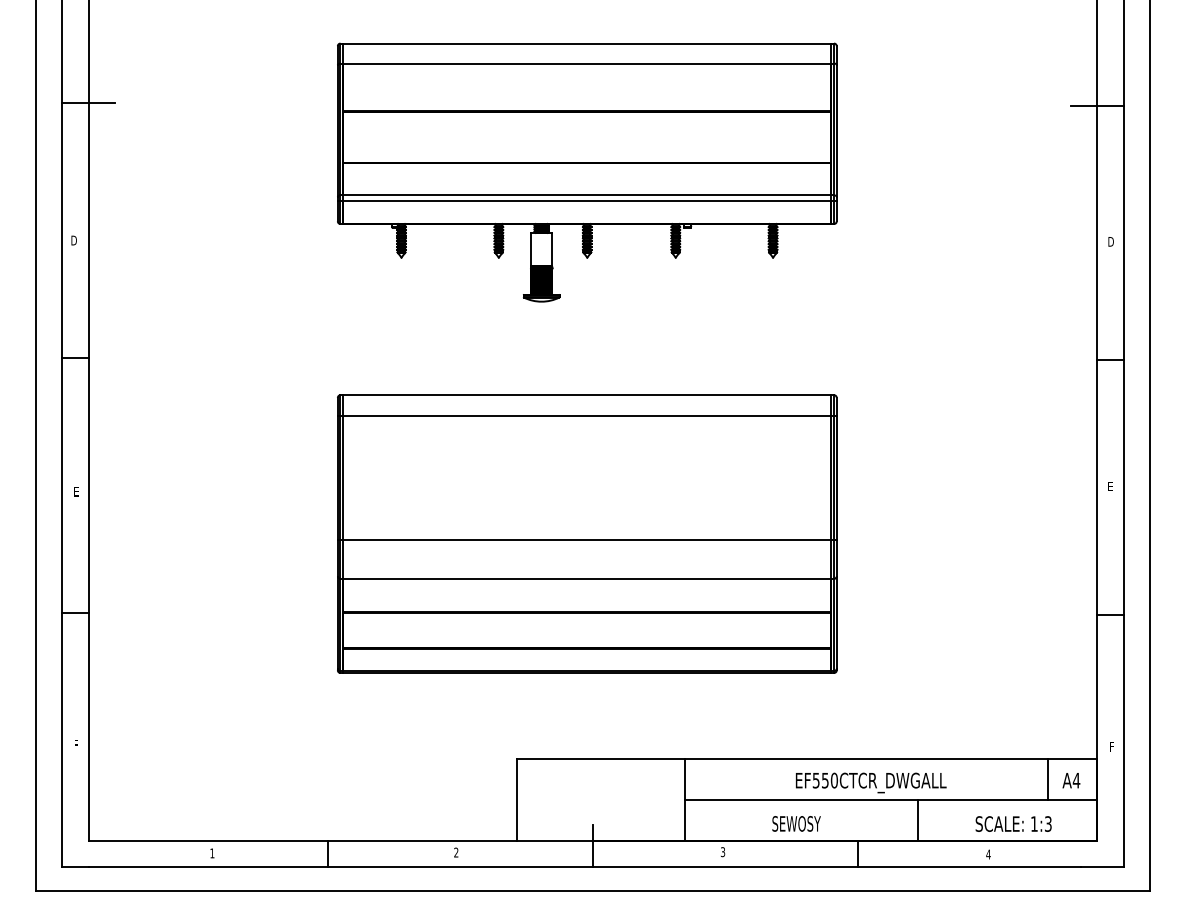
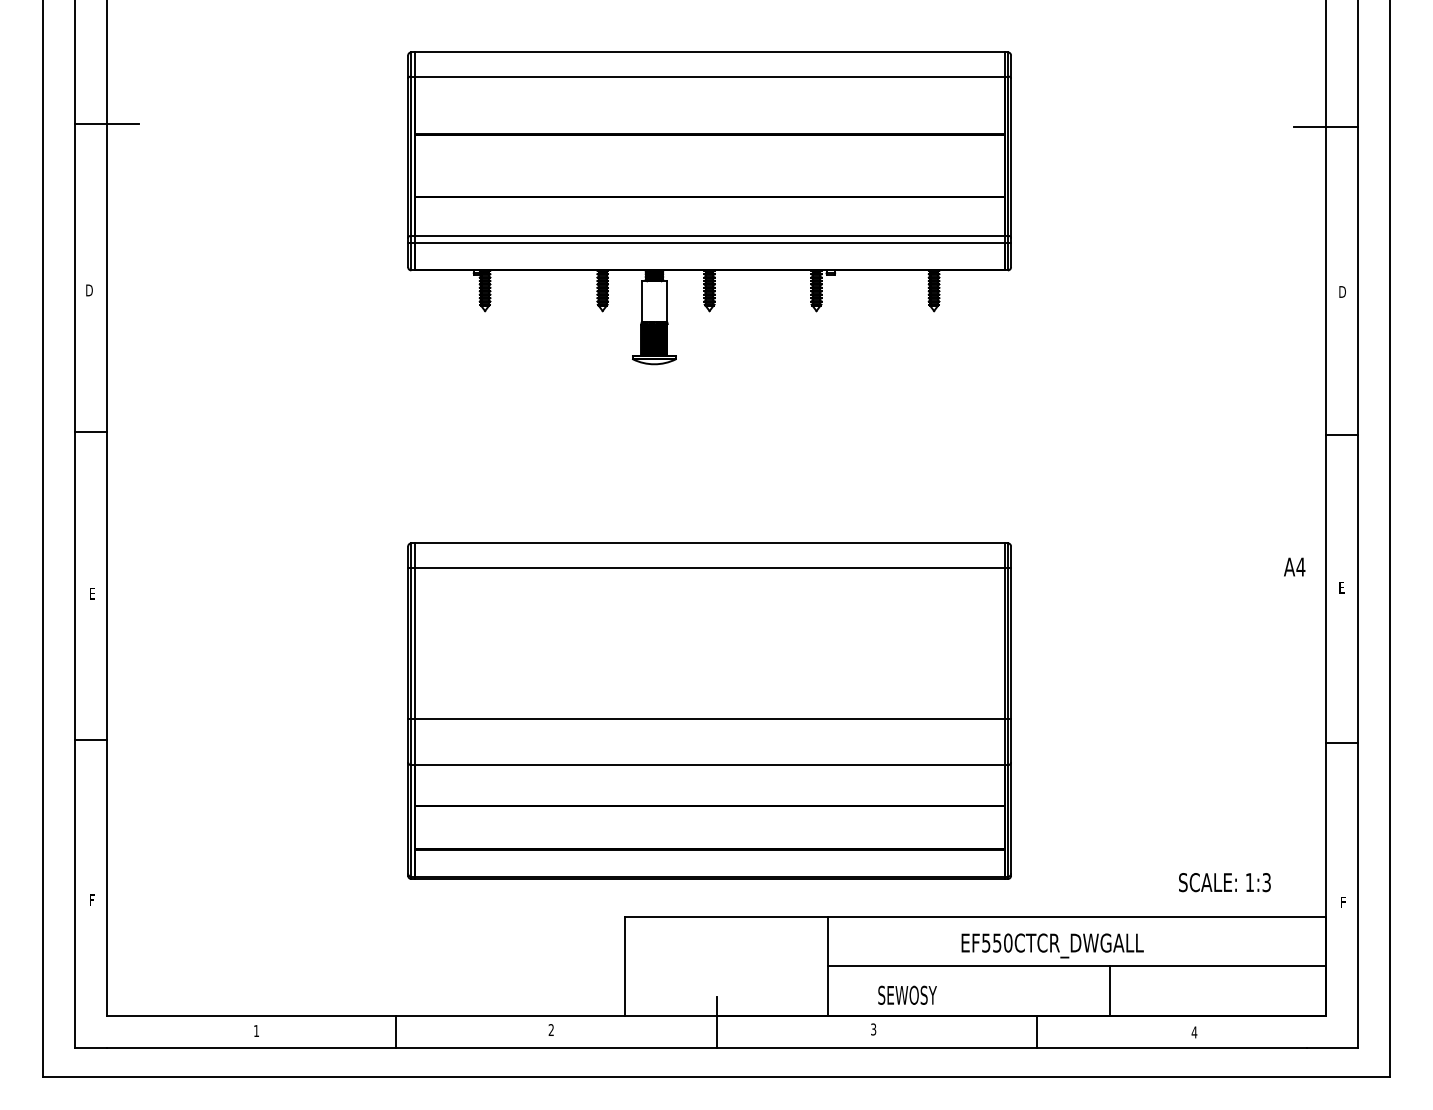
part: (587, 533) -> (709, 710), moved
line: (1047, 779) -> (1265, 941), removed
text: (1071, 780) -> (1294, 566), moved
text: (796, 823) -> (907, 994), moved
text: (1013, 824) -> (1224, 882), moved

